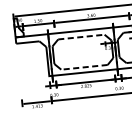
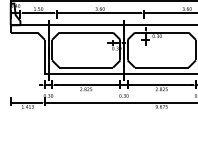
line: (81, 36) -> (86, 32), dashed -> solid
line: (84, 67) -> (86, 67), dashed -> solid

